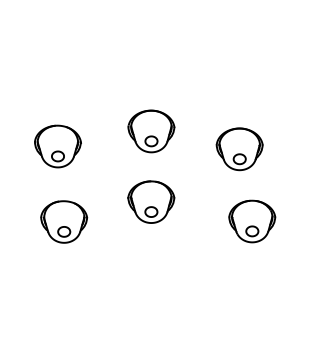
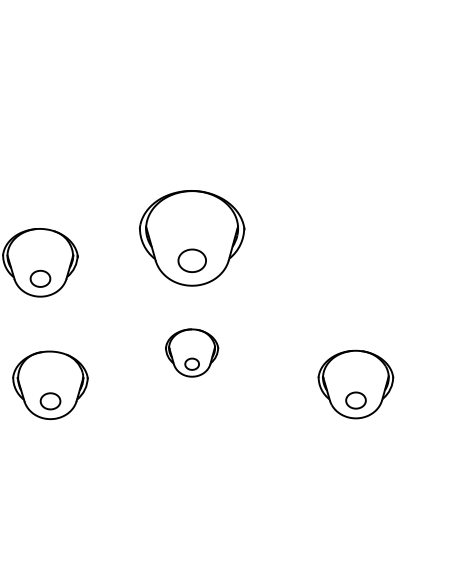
part: (151, 131) -> (192, 238), size x1.4
part: (239, 149) -> (335, 267), removed
part: (151, 201) -> (192, 352), size x0.7

